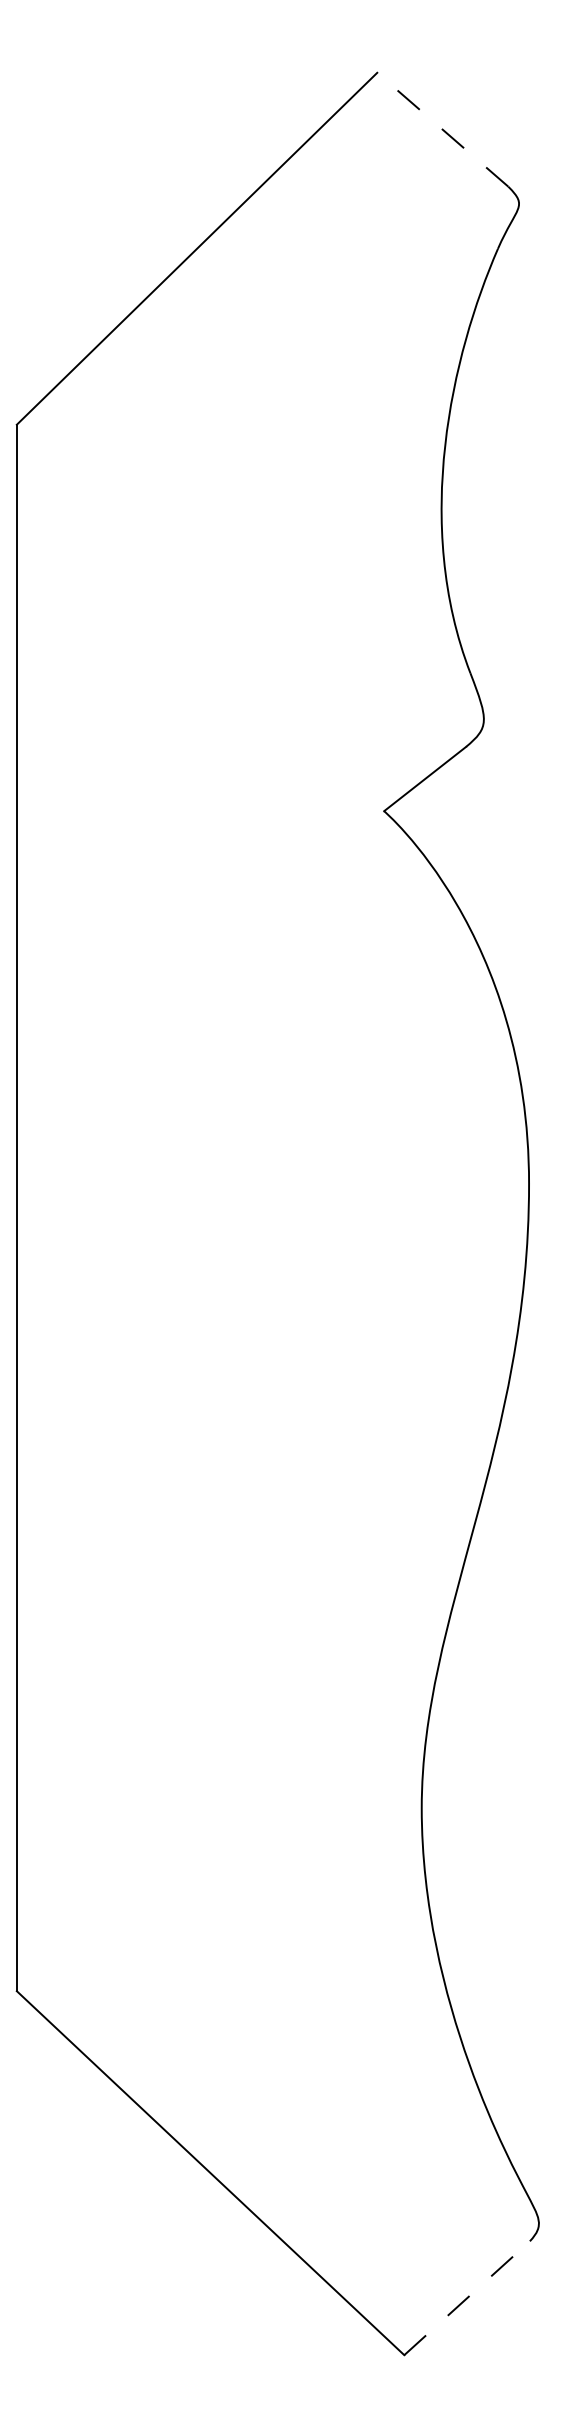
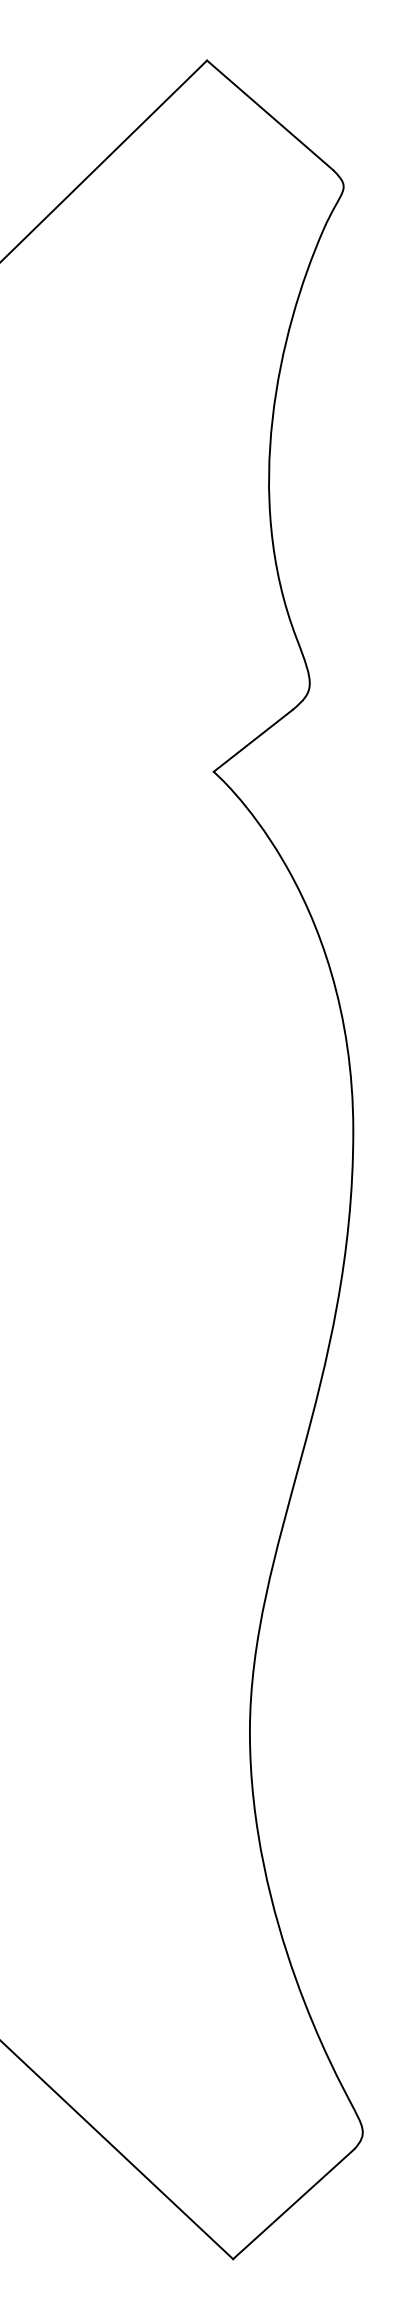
line: (442, 129) -> (269, 115), dashed -> solid
line: (467, 2298) -> (294, 2204), dashed -> solid

